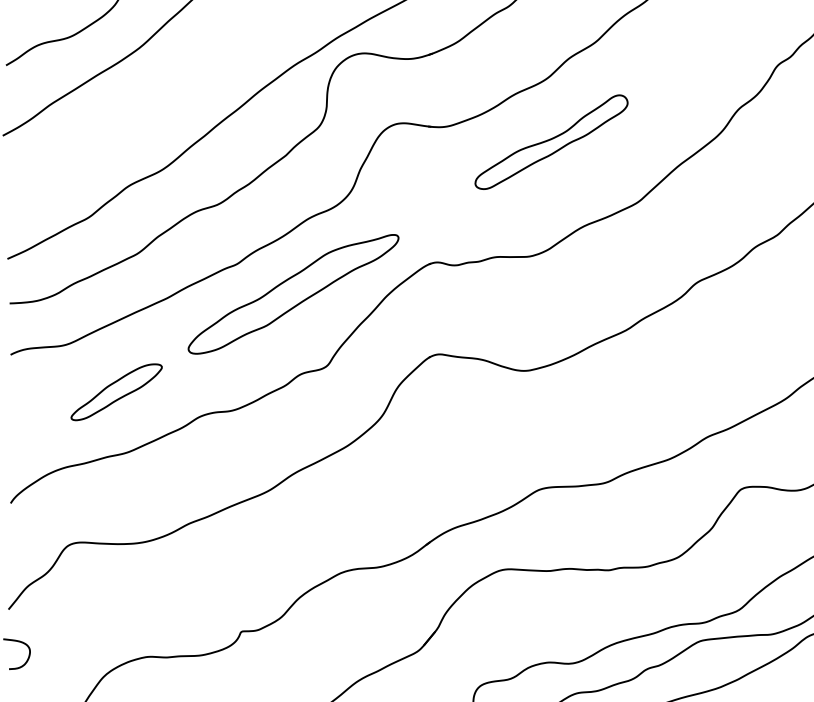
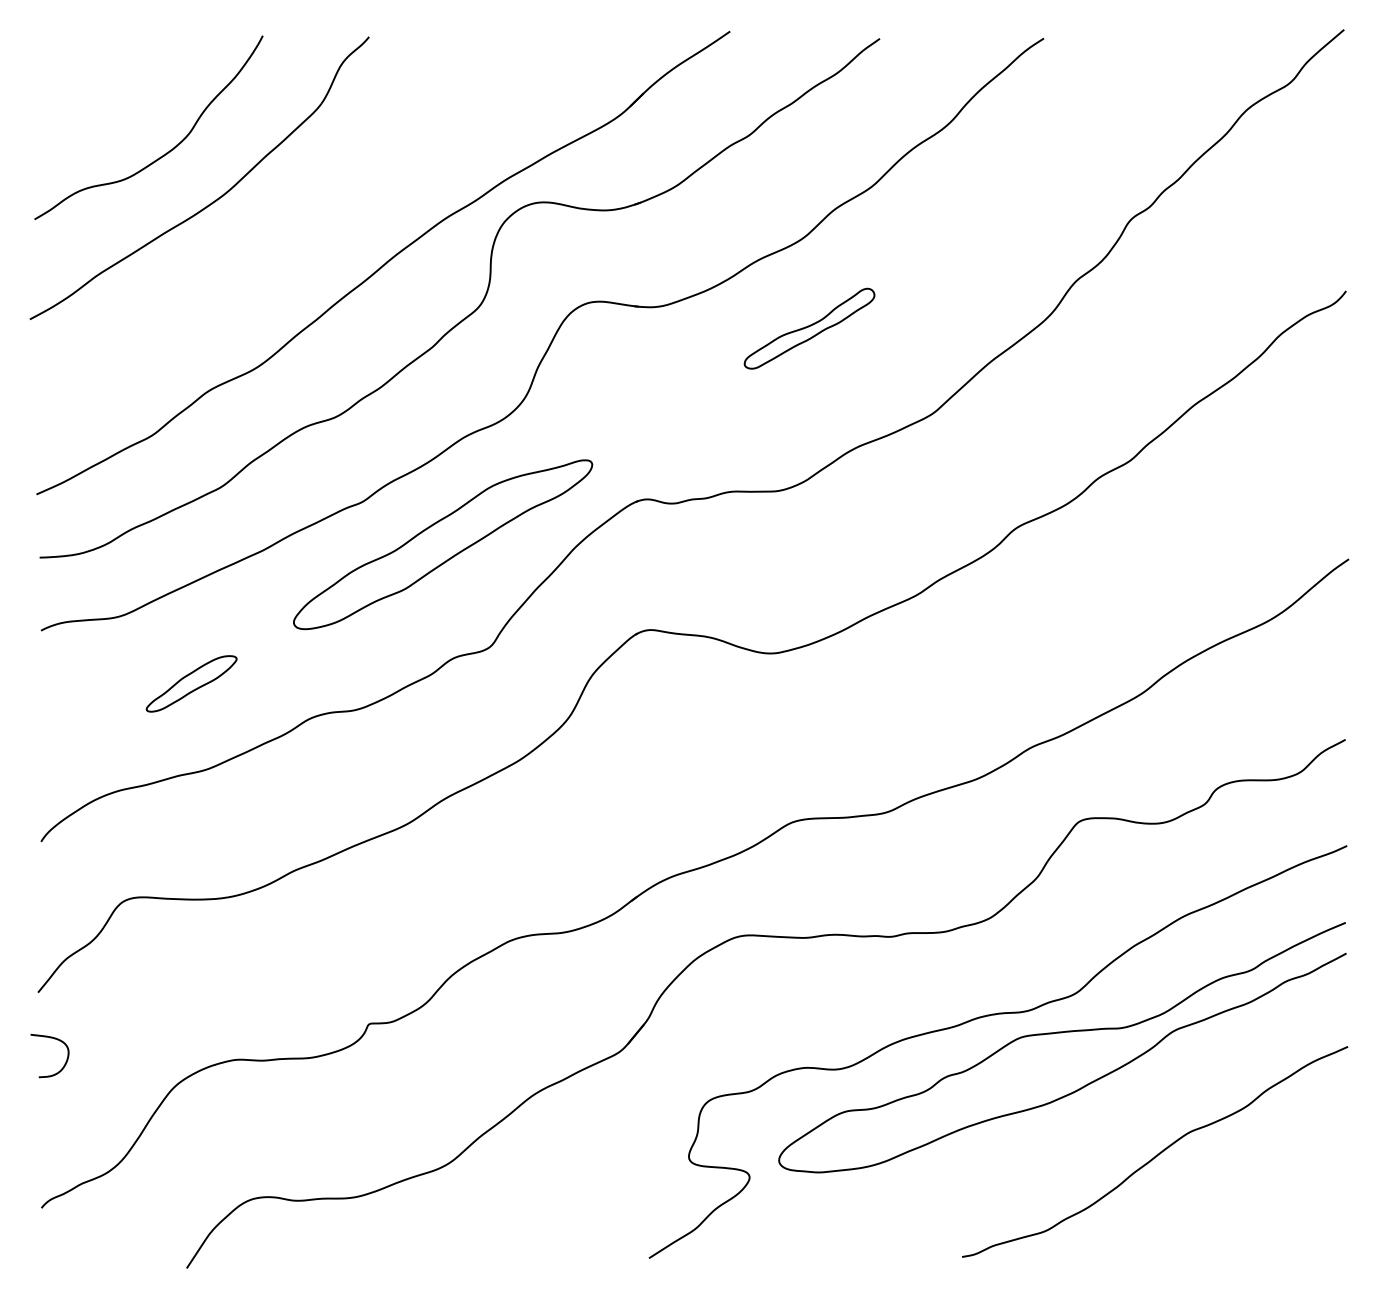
part: (551, 142) -> (809, 328), size x0.6
part: (116, 392) -> (191, 683), size x0.7

